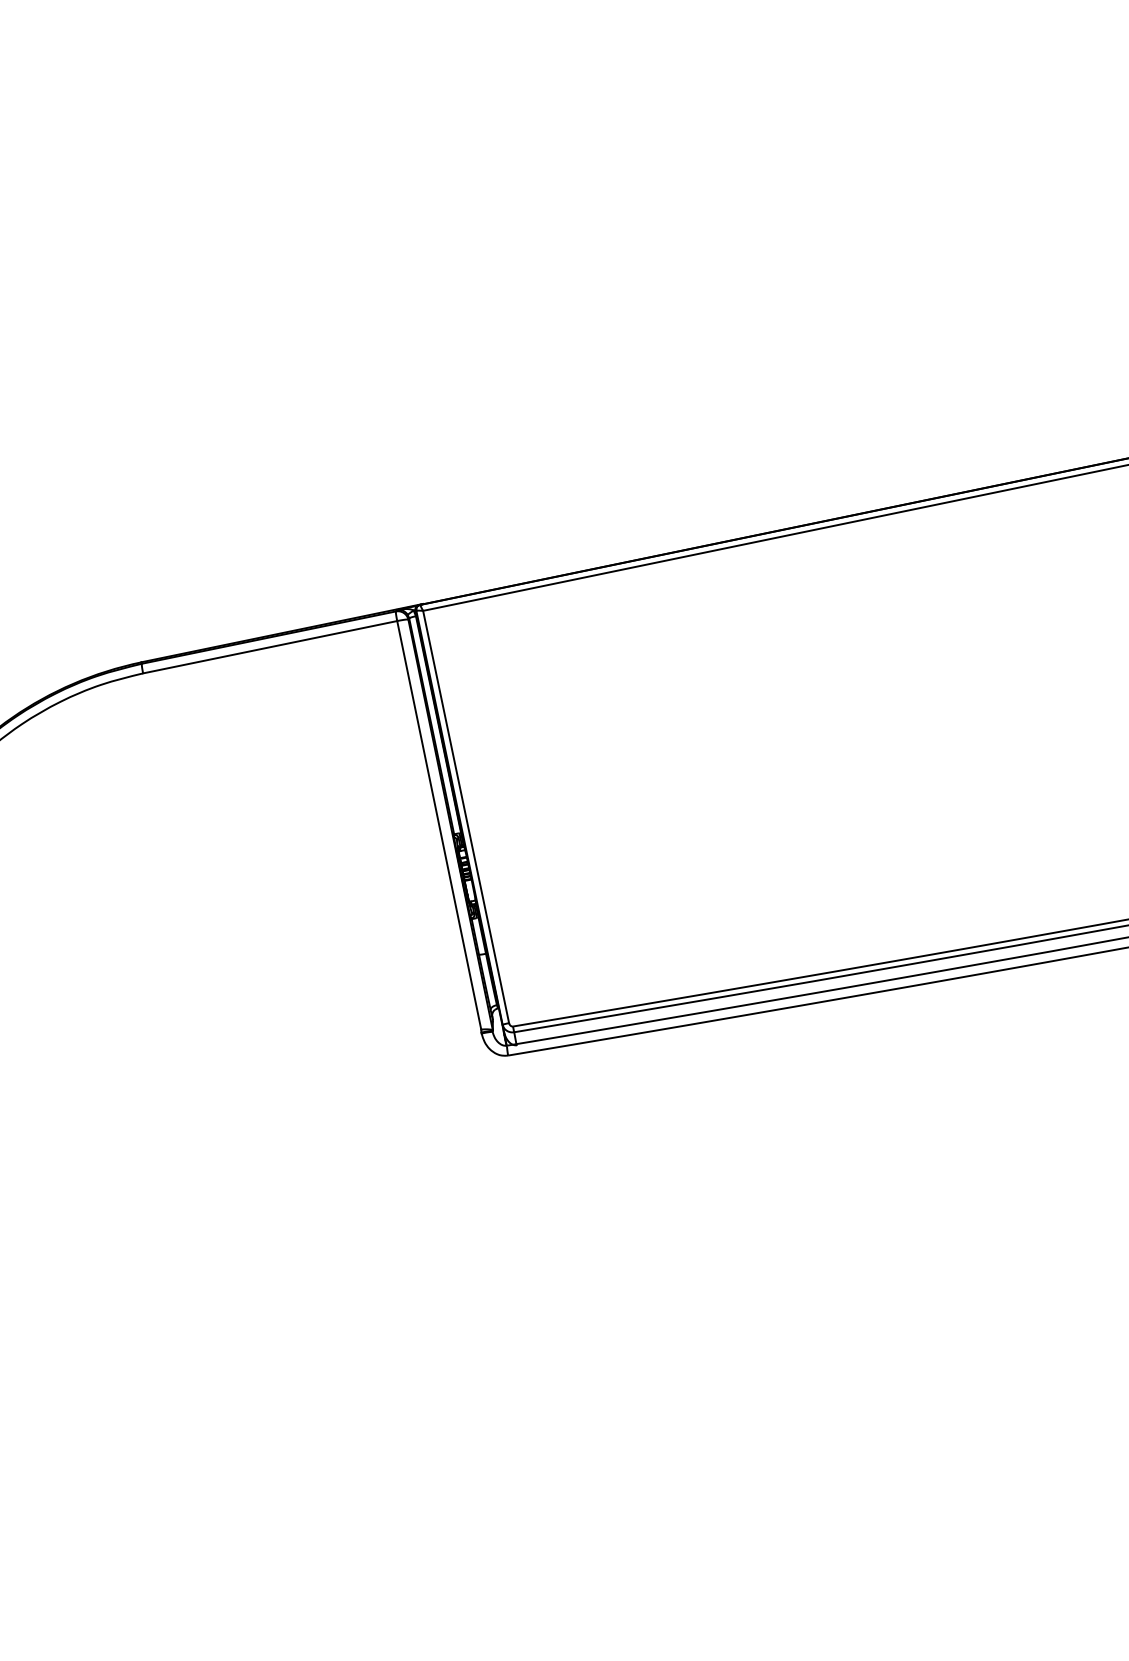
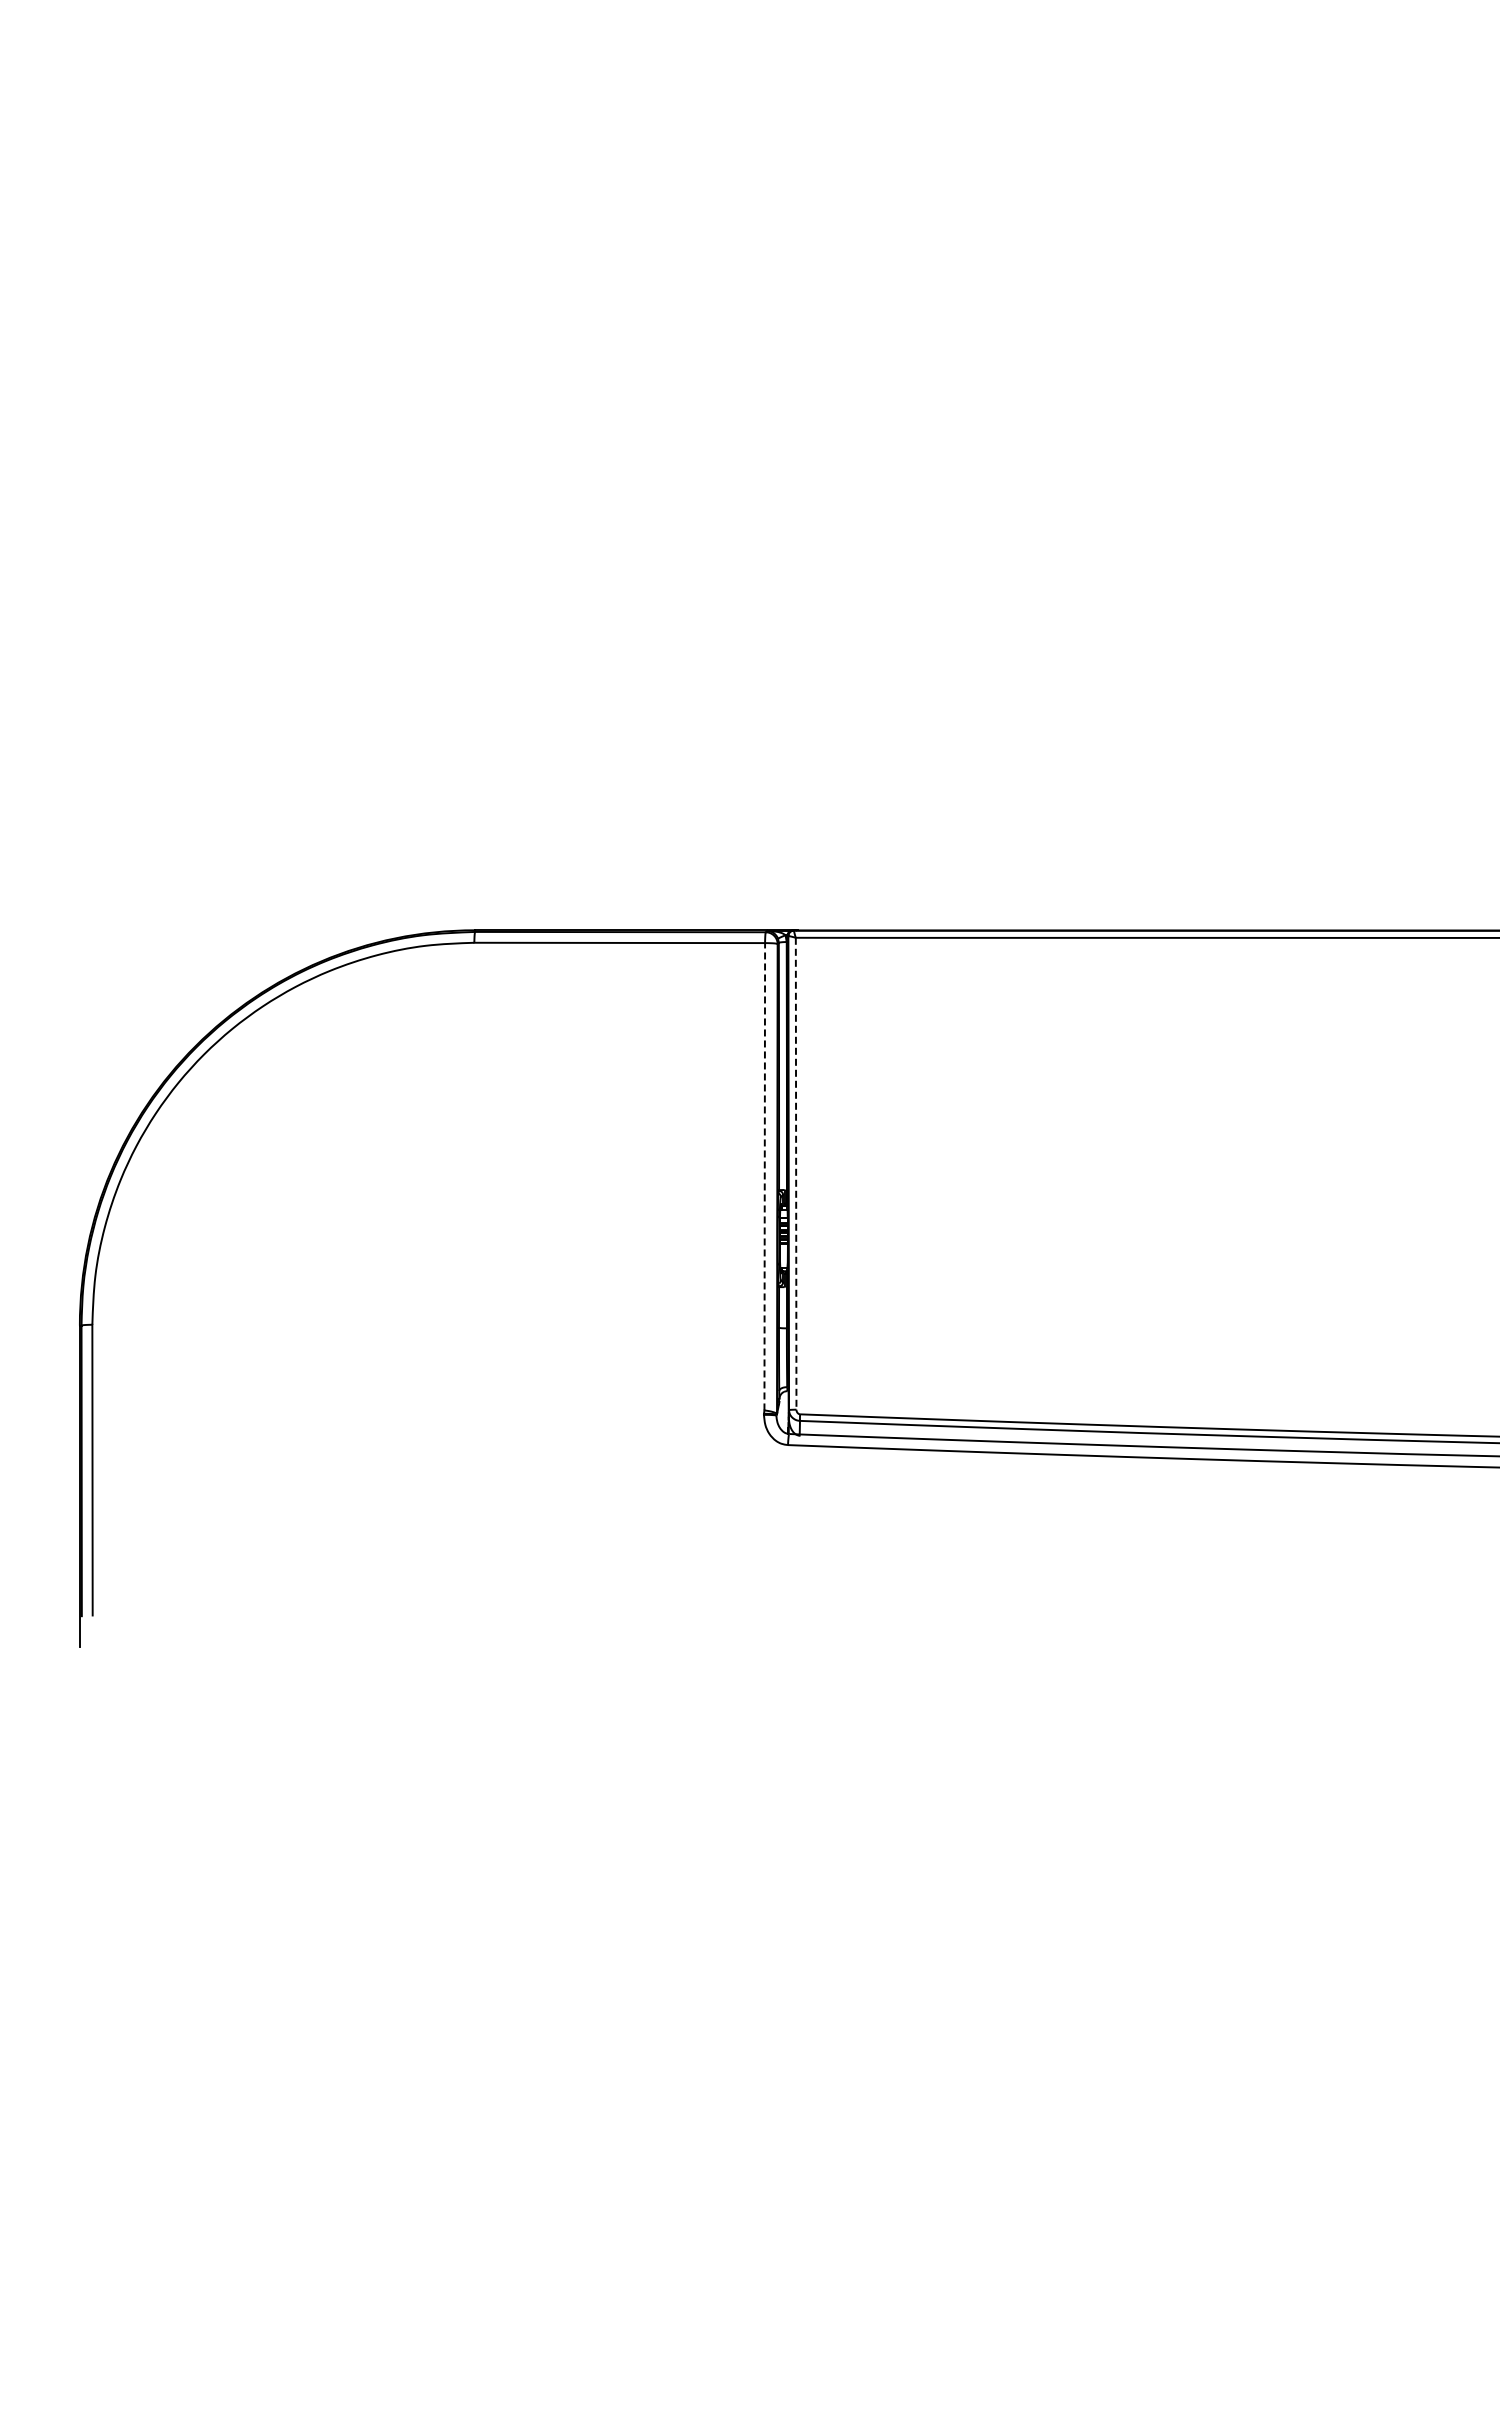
line: (466, 816) -> (796, 1173), solid -> dashed
line: (438, 825) -> (764, 1176), solid -> dashed

